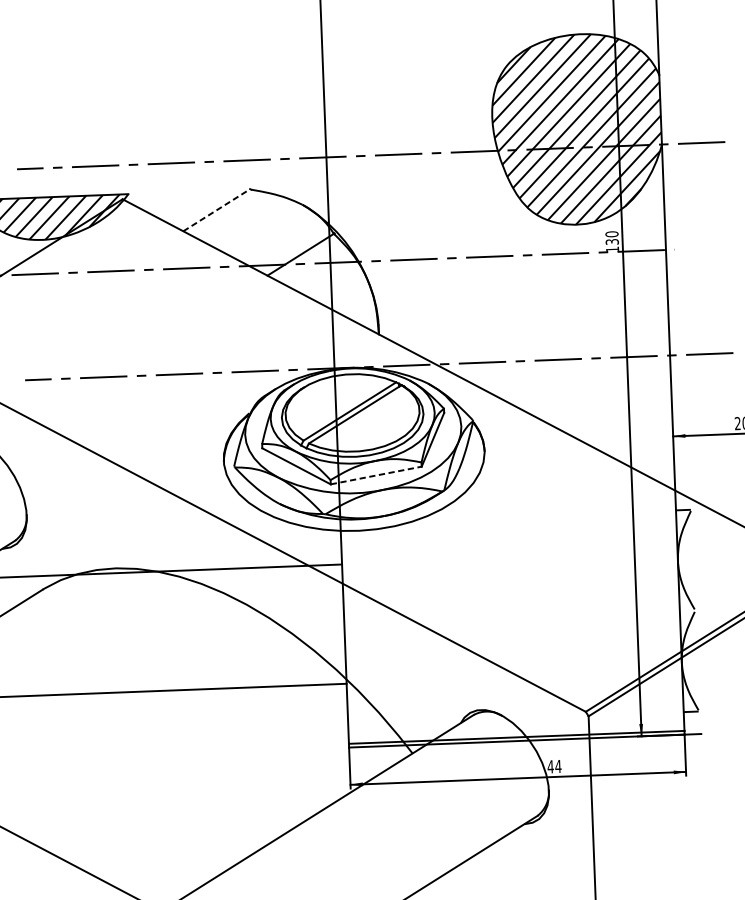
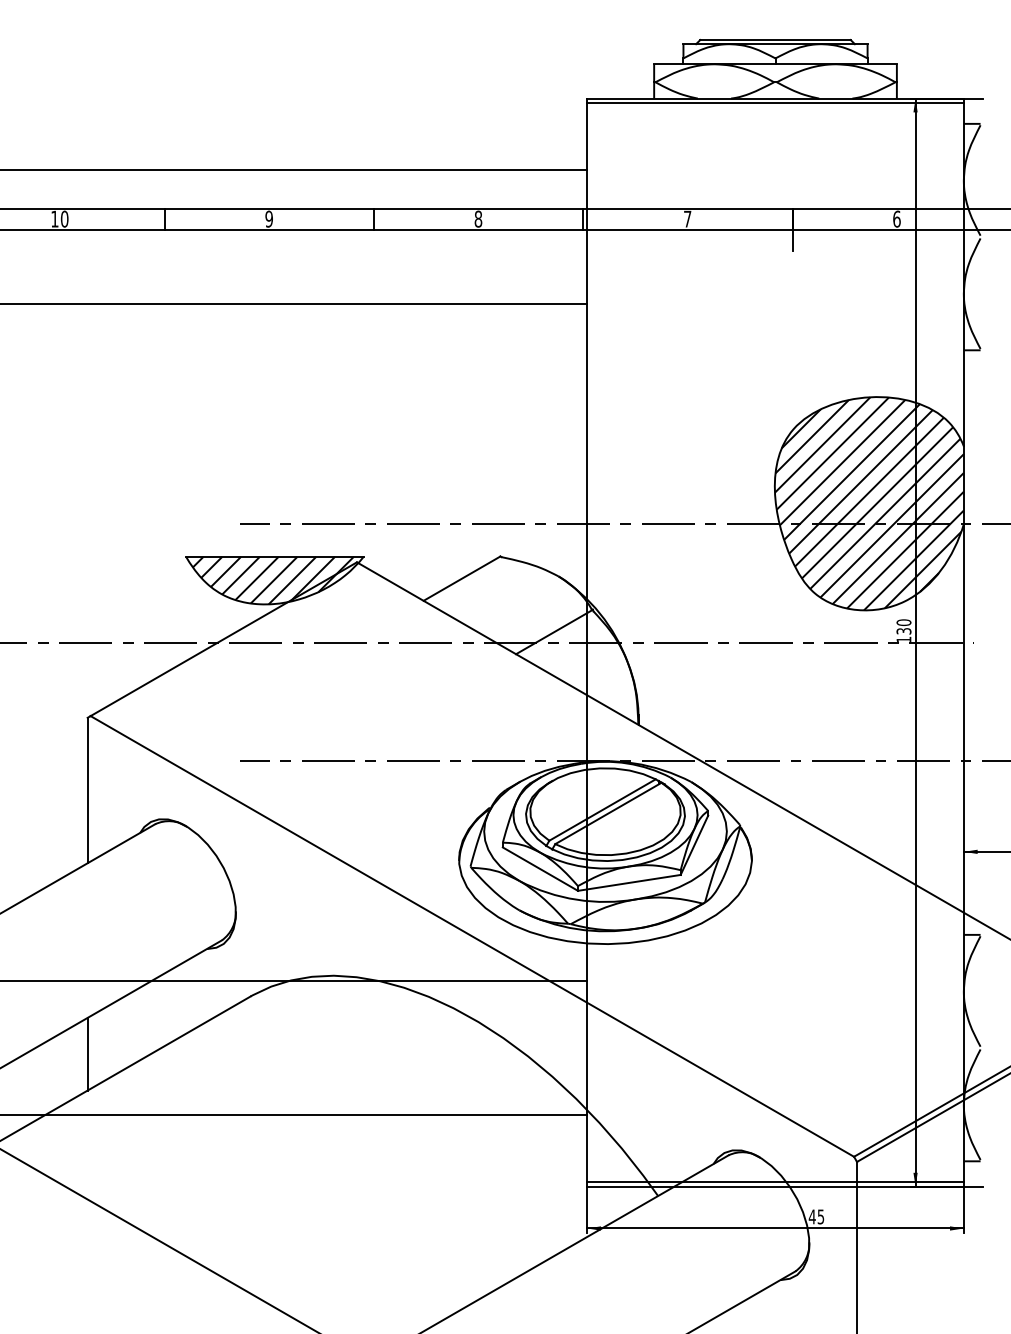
line: (217, 210) -> (462, 578), dashed -> solid
line: (376, 475) -> (629, 882), dashed -> solid
text: (557, 766) -> (820, 1216), 44 -> 45

